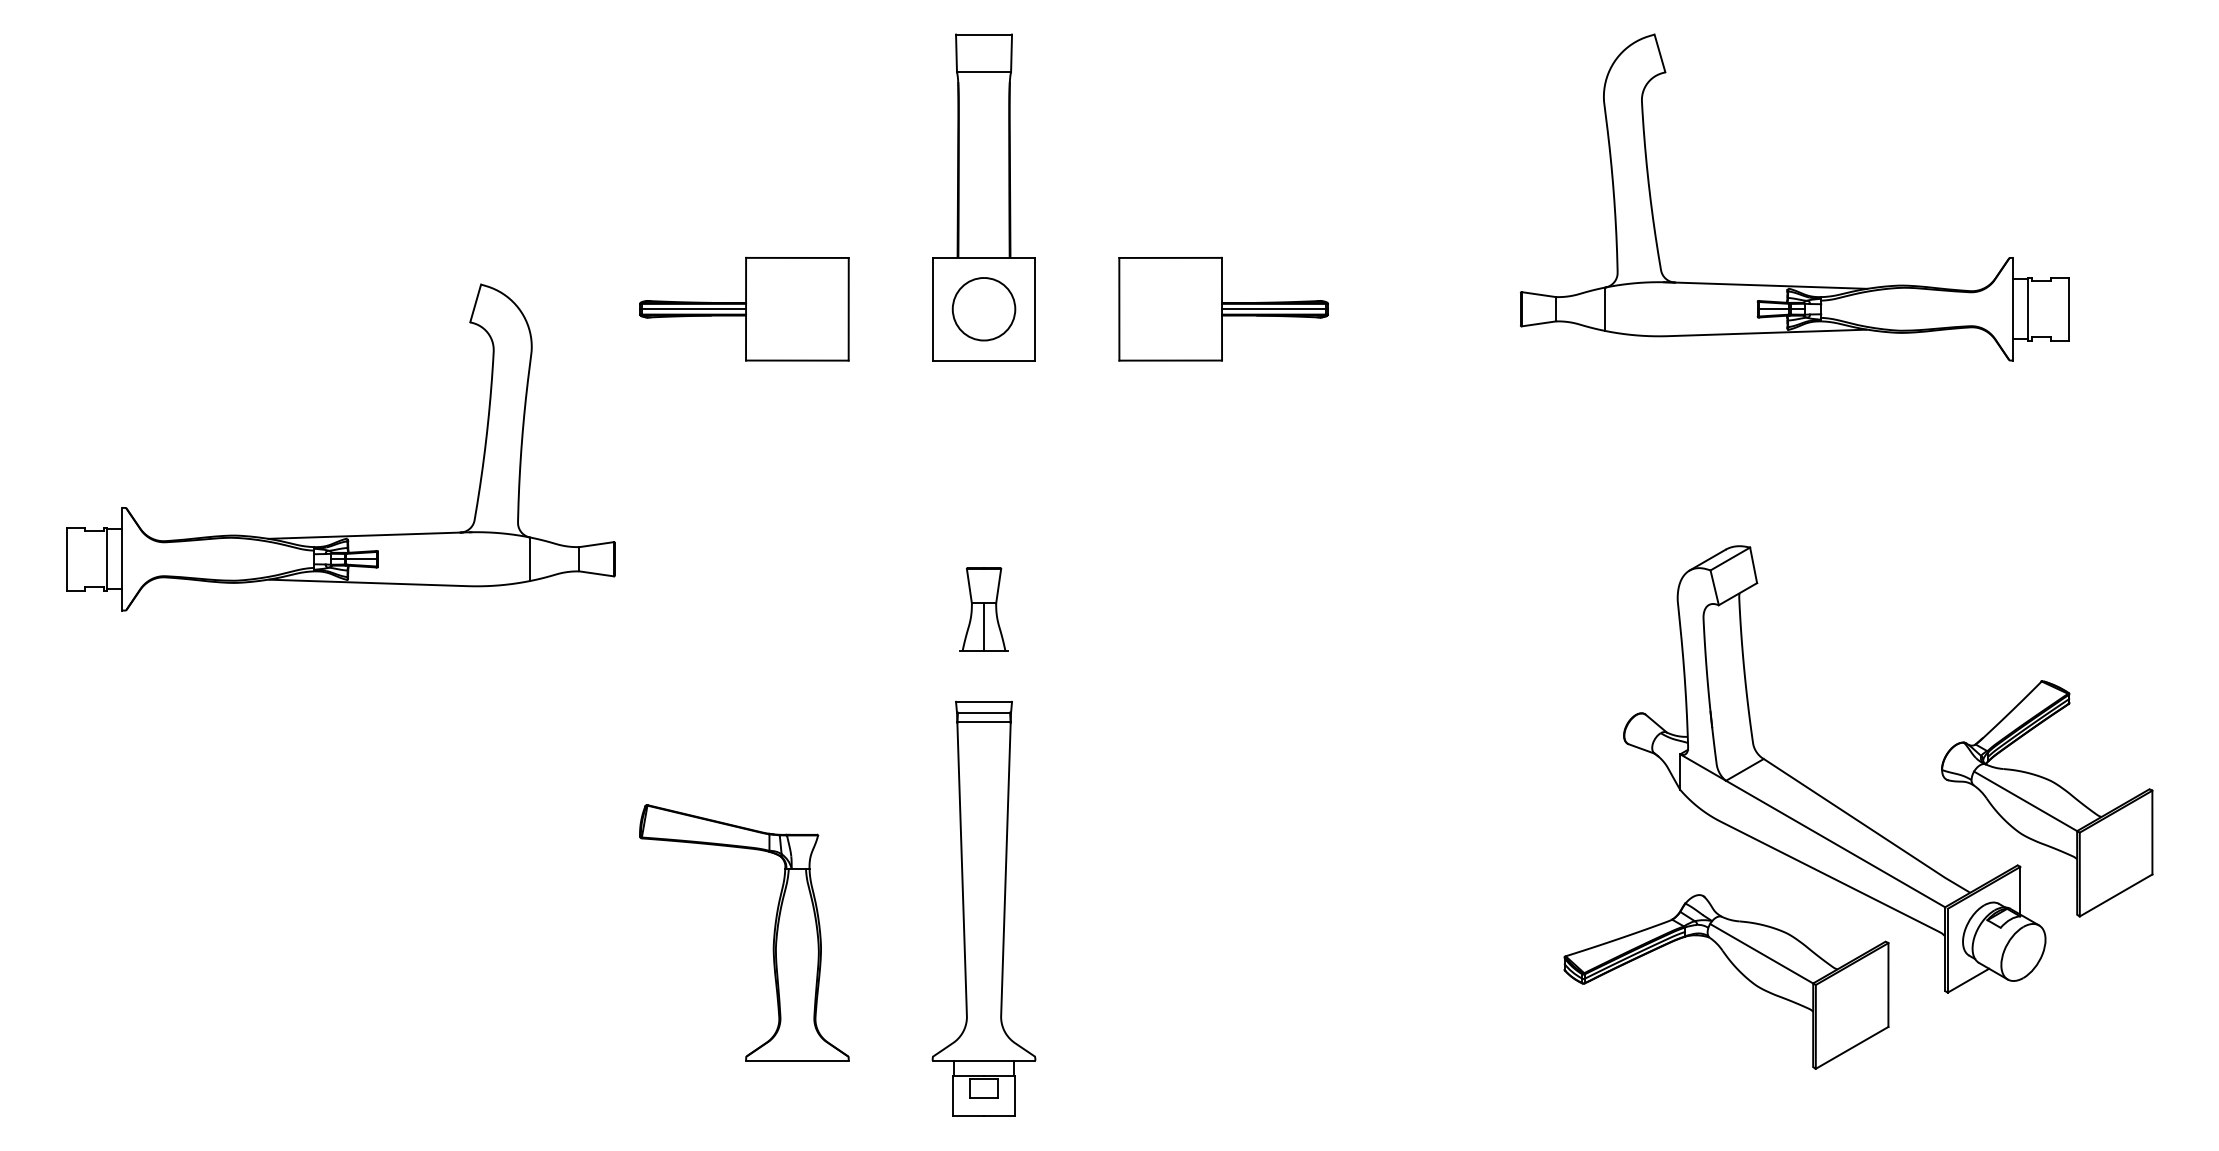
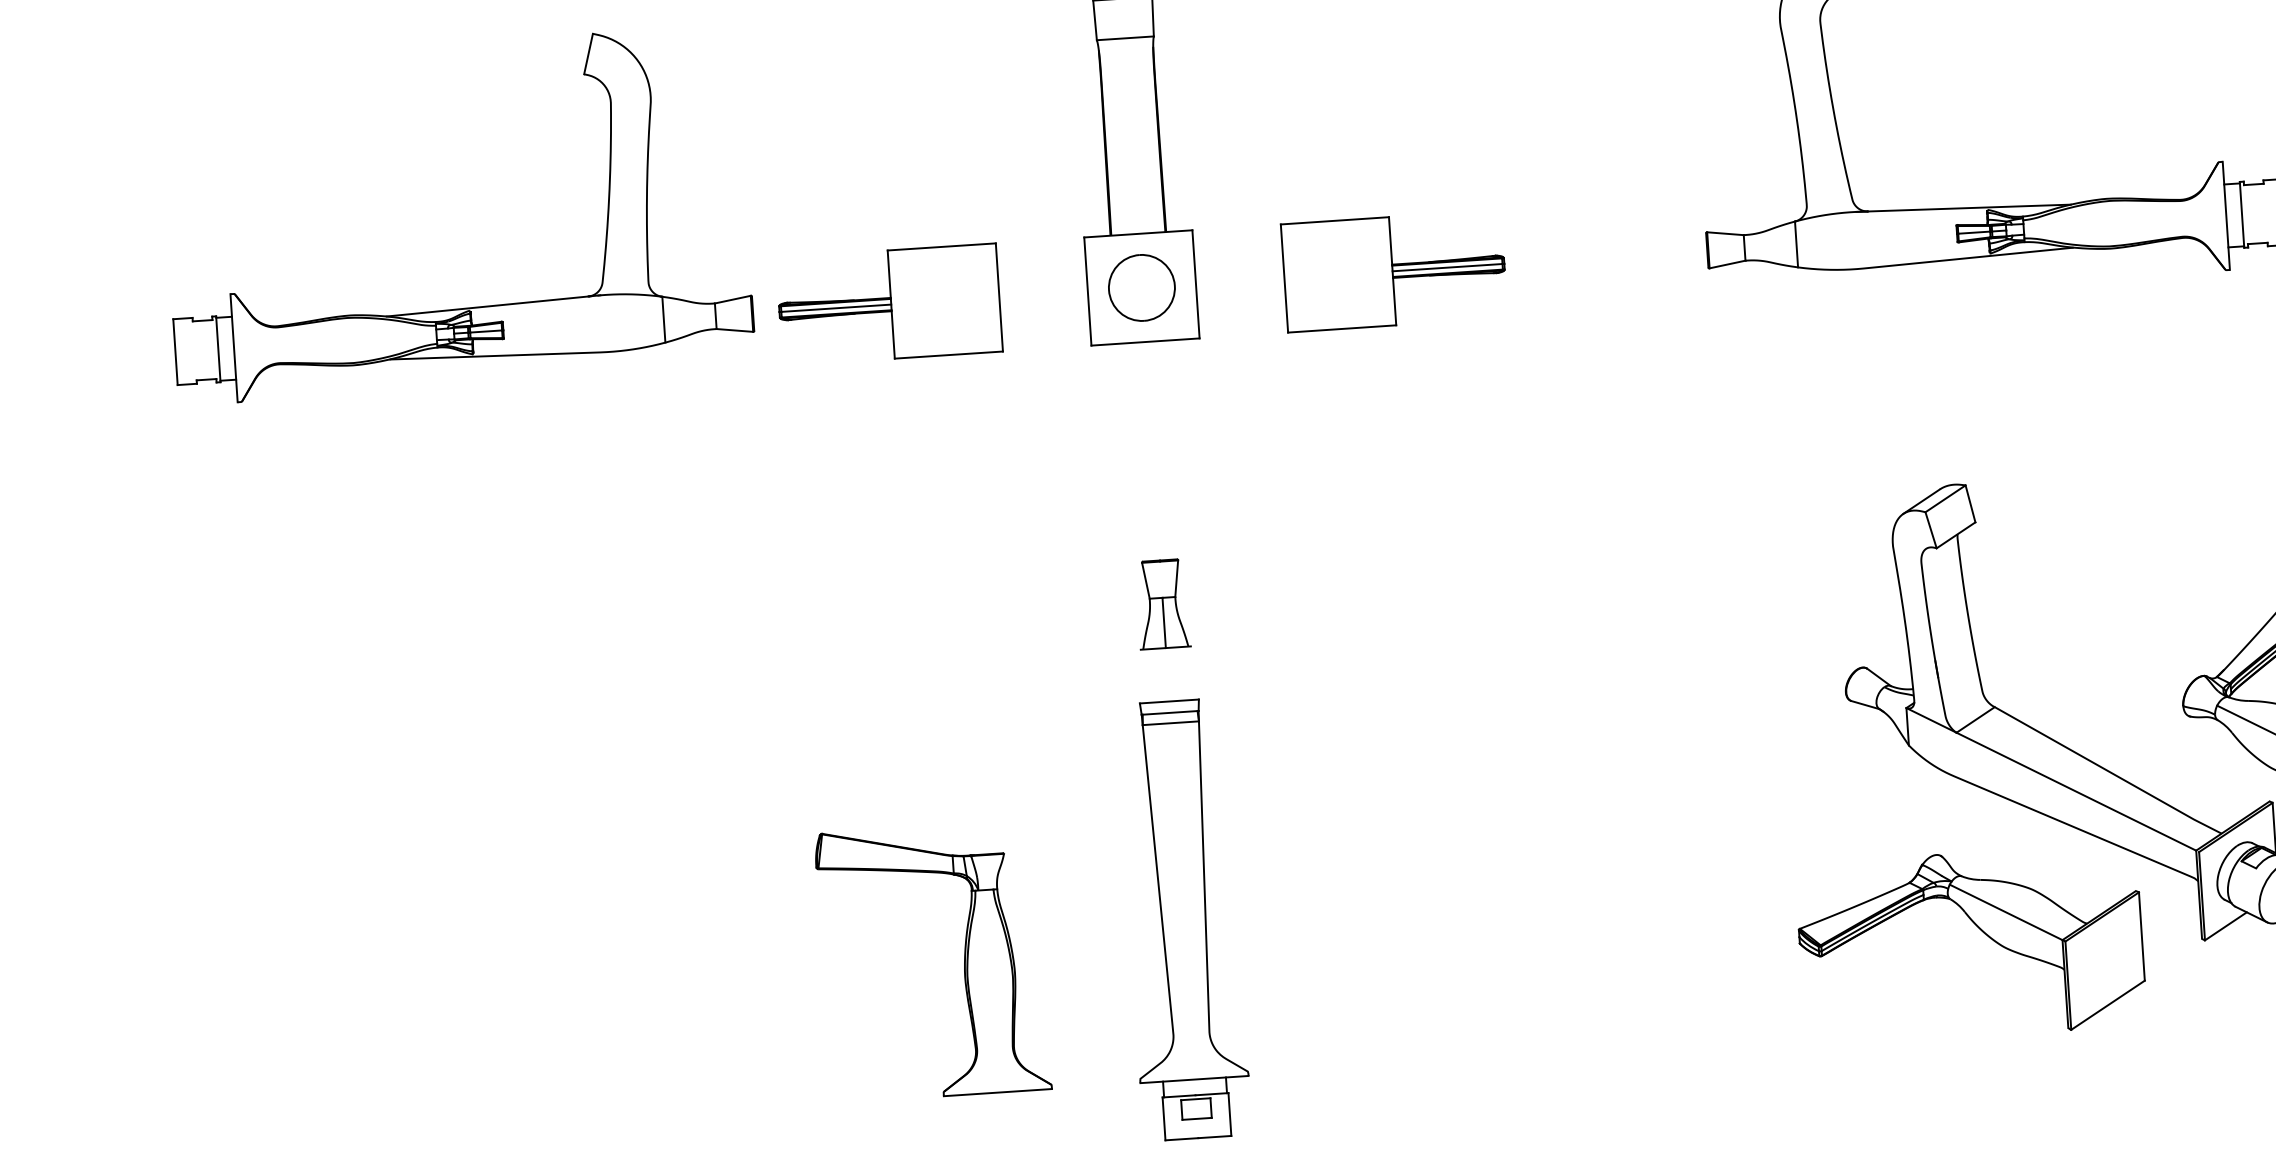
part: (340, 535) -> (462, 307), moved

